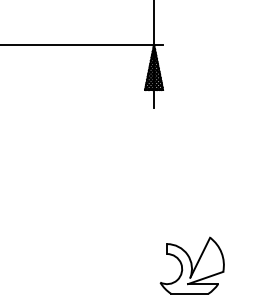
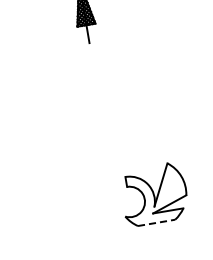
line: (189, 293) -> (156, 222), solid -> dashed

